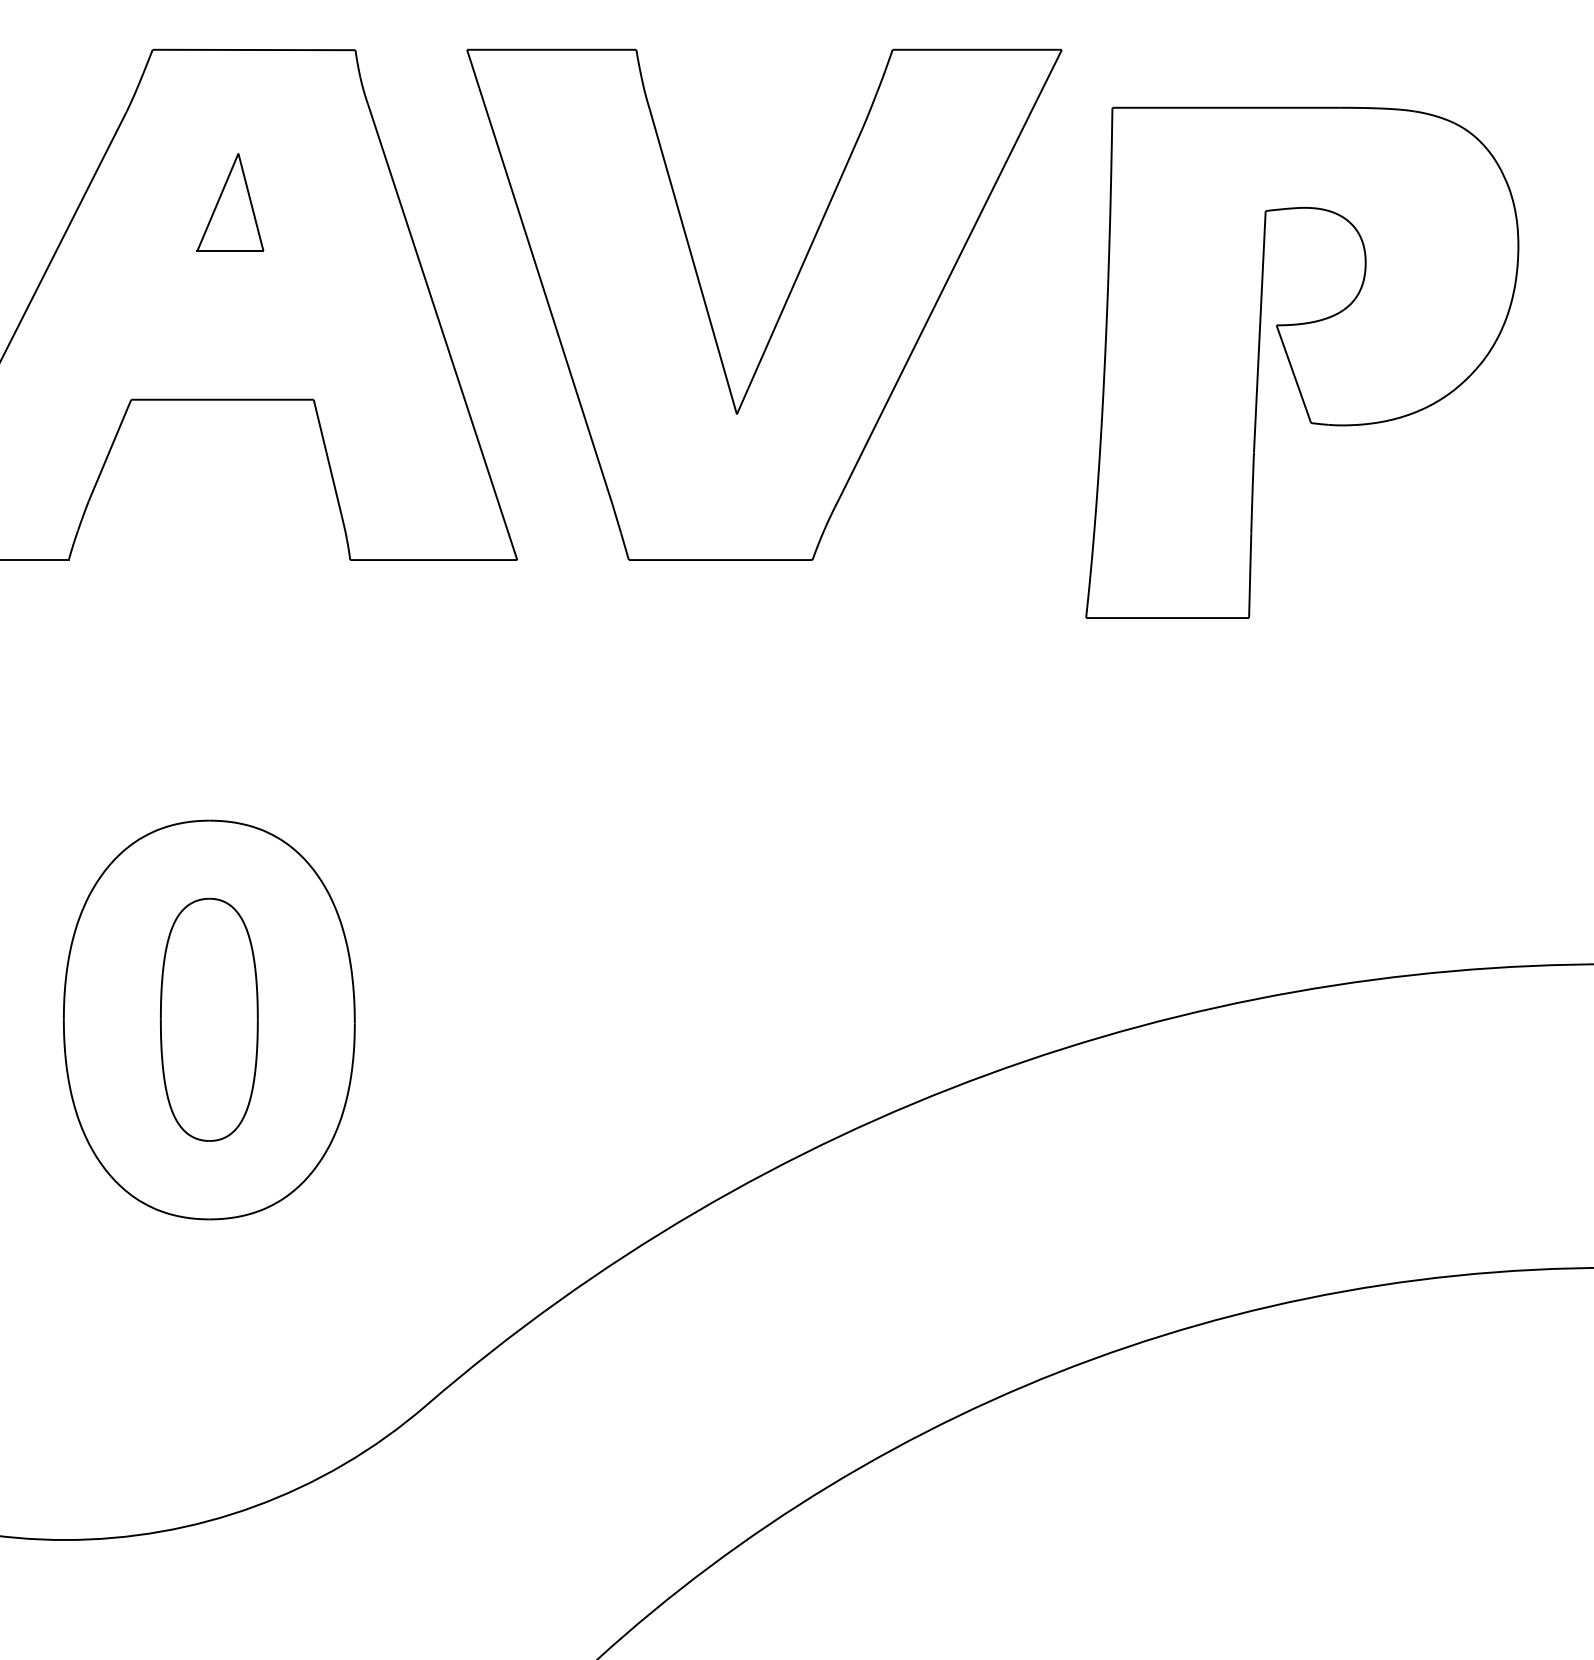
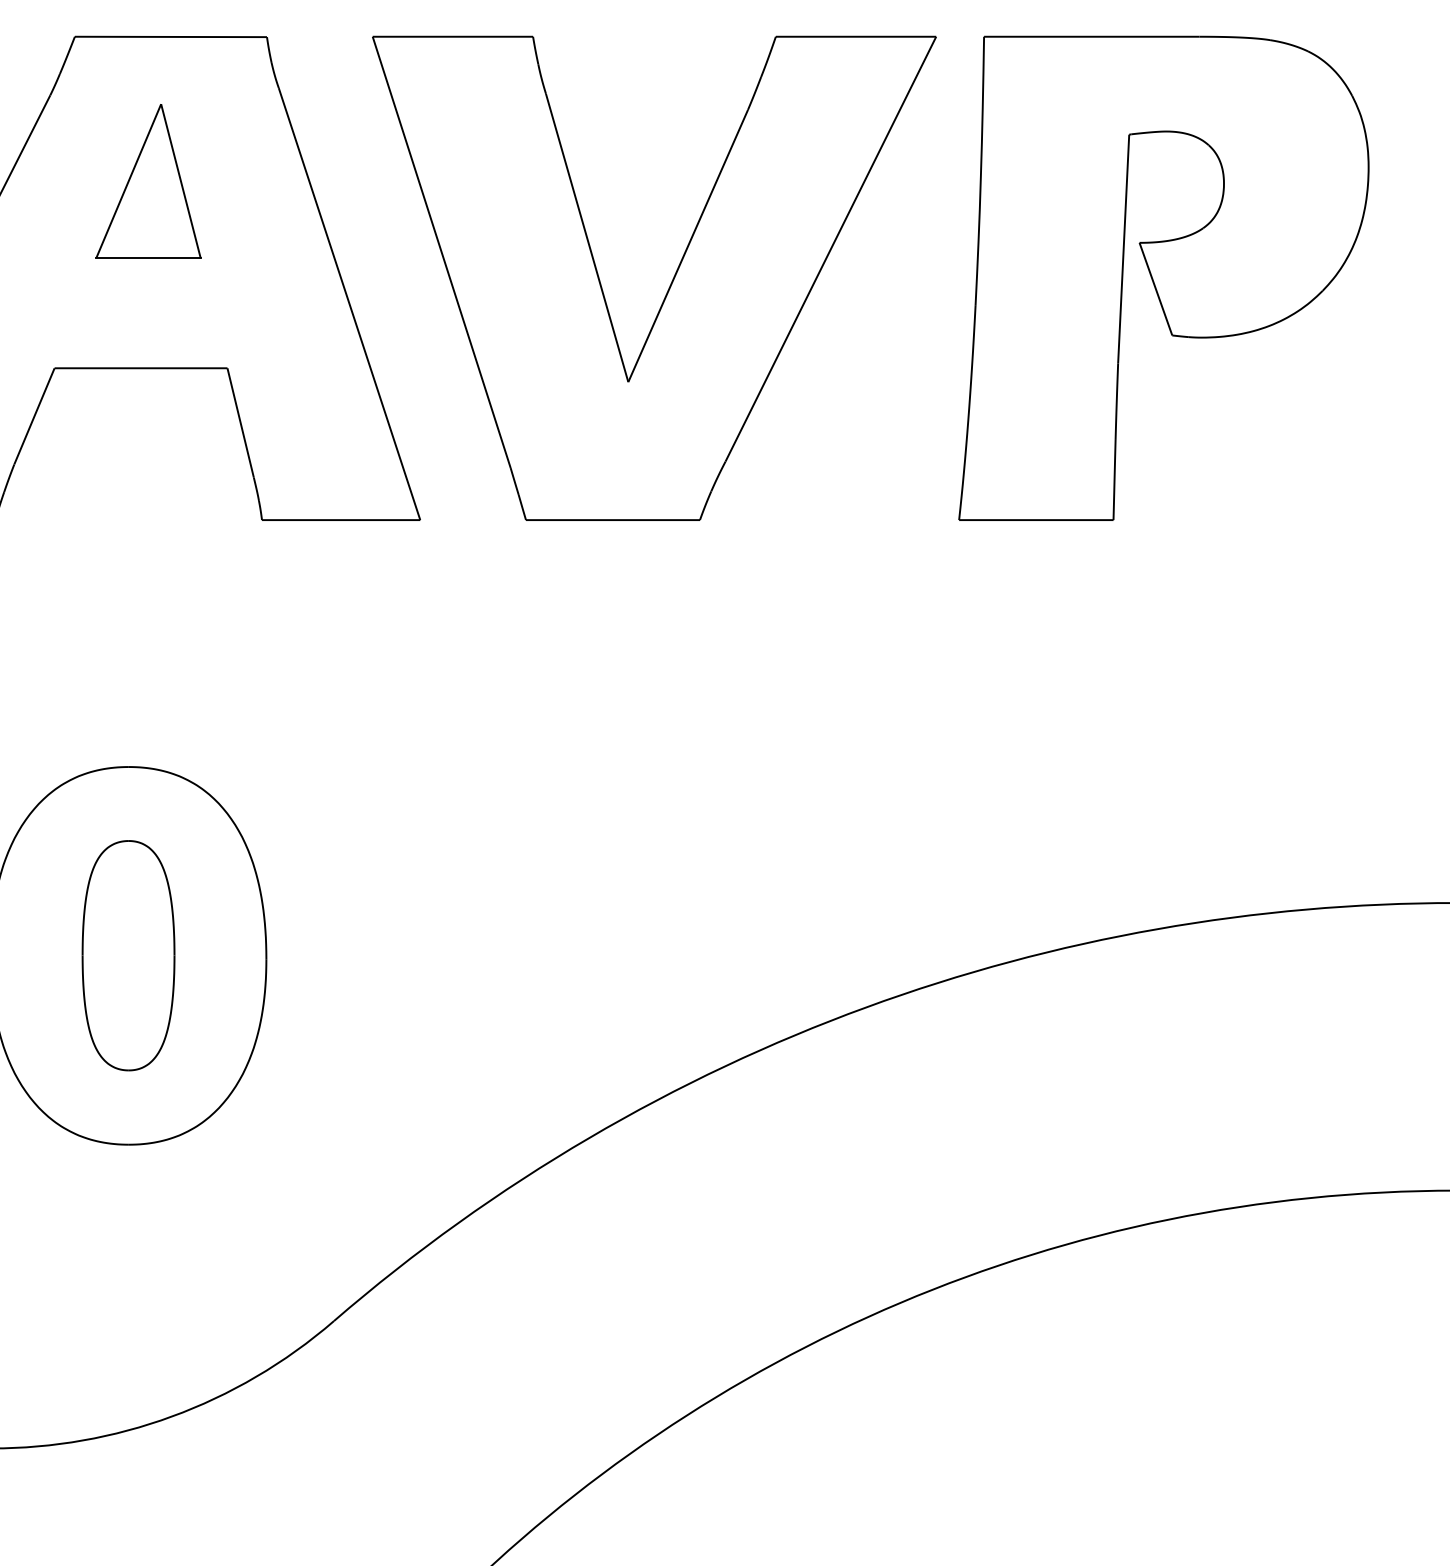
part: (230, 202) -> (148, 181), size x1.67
part: (1302, 362) -> (1164, 278), moved

